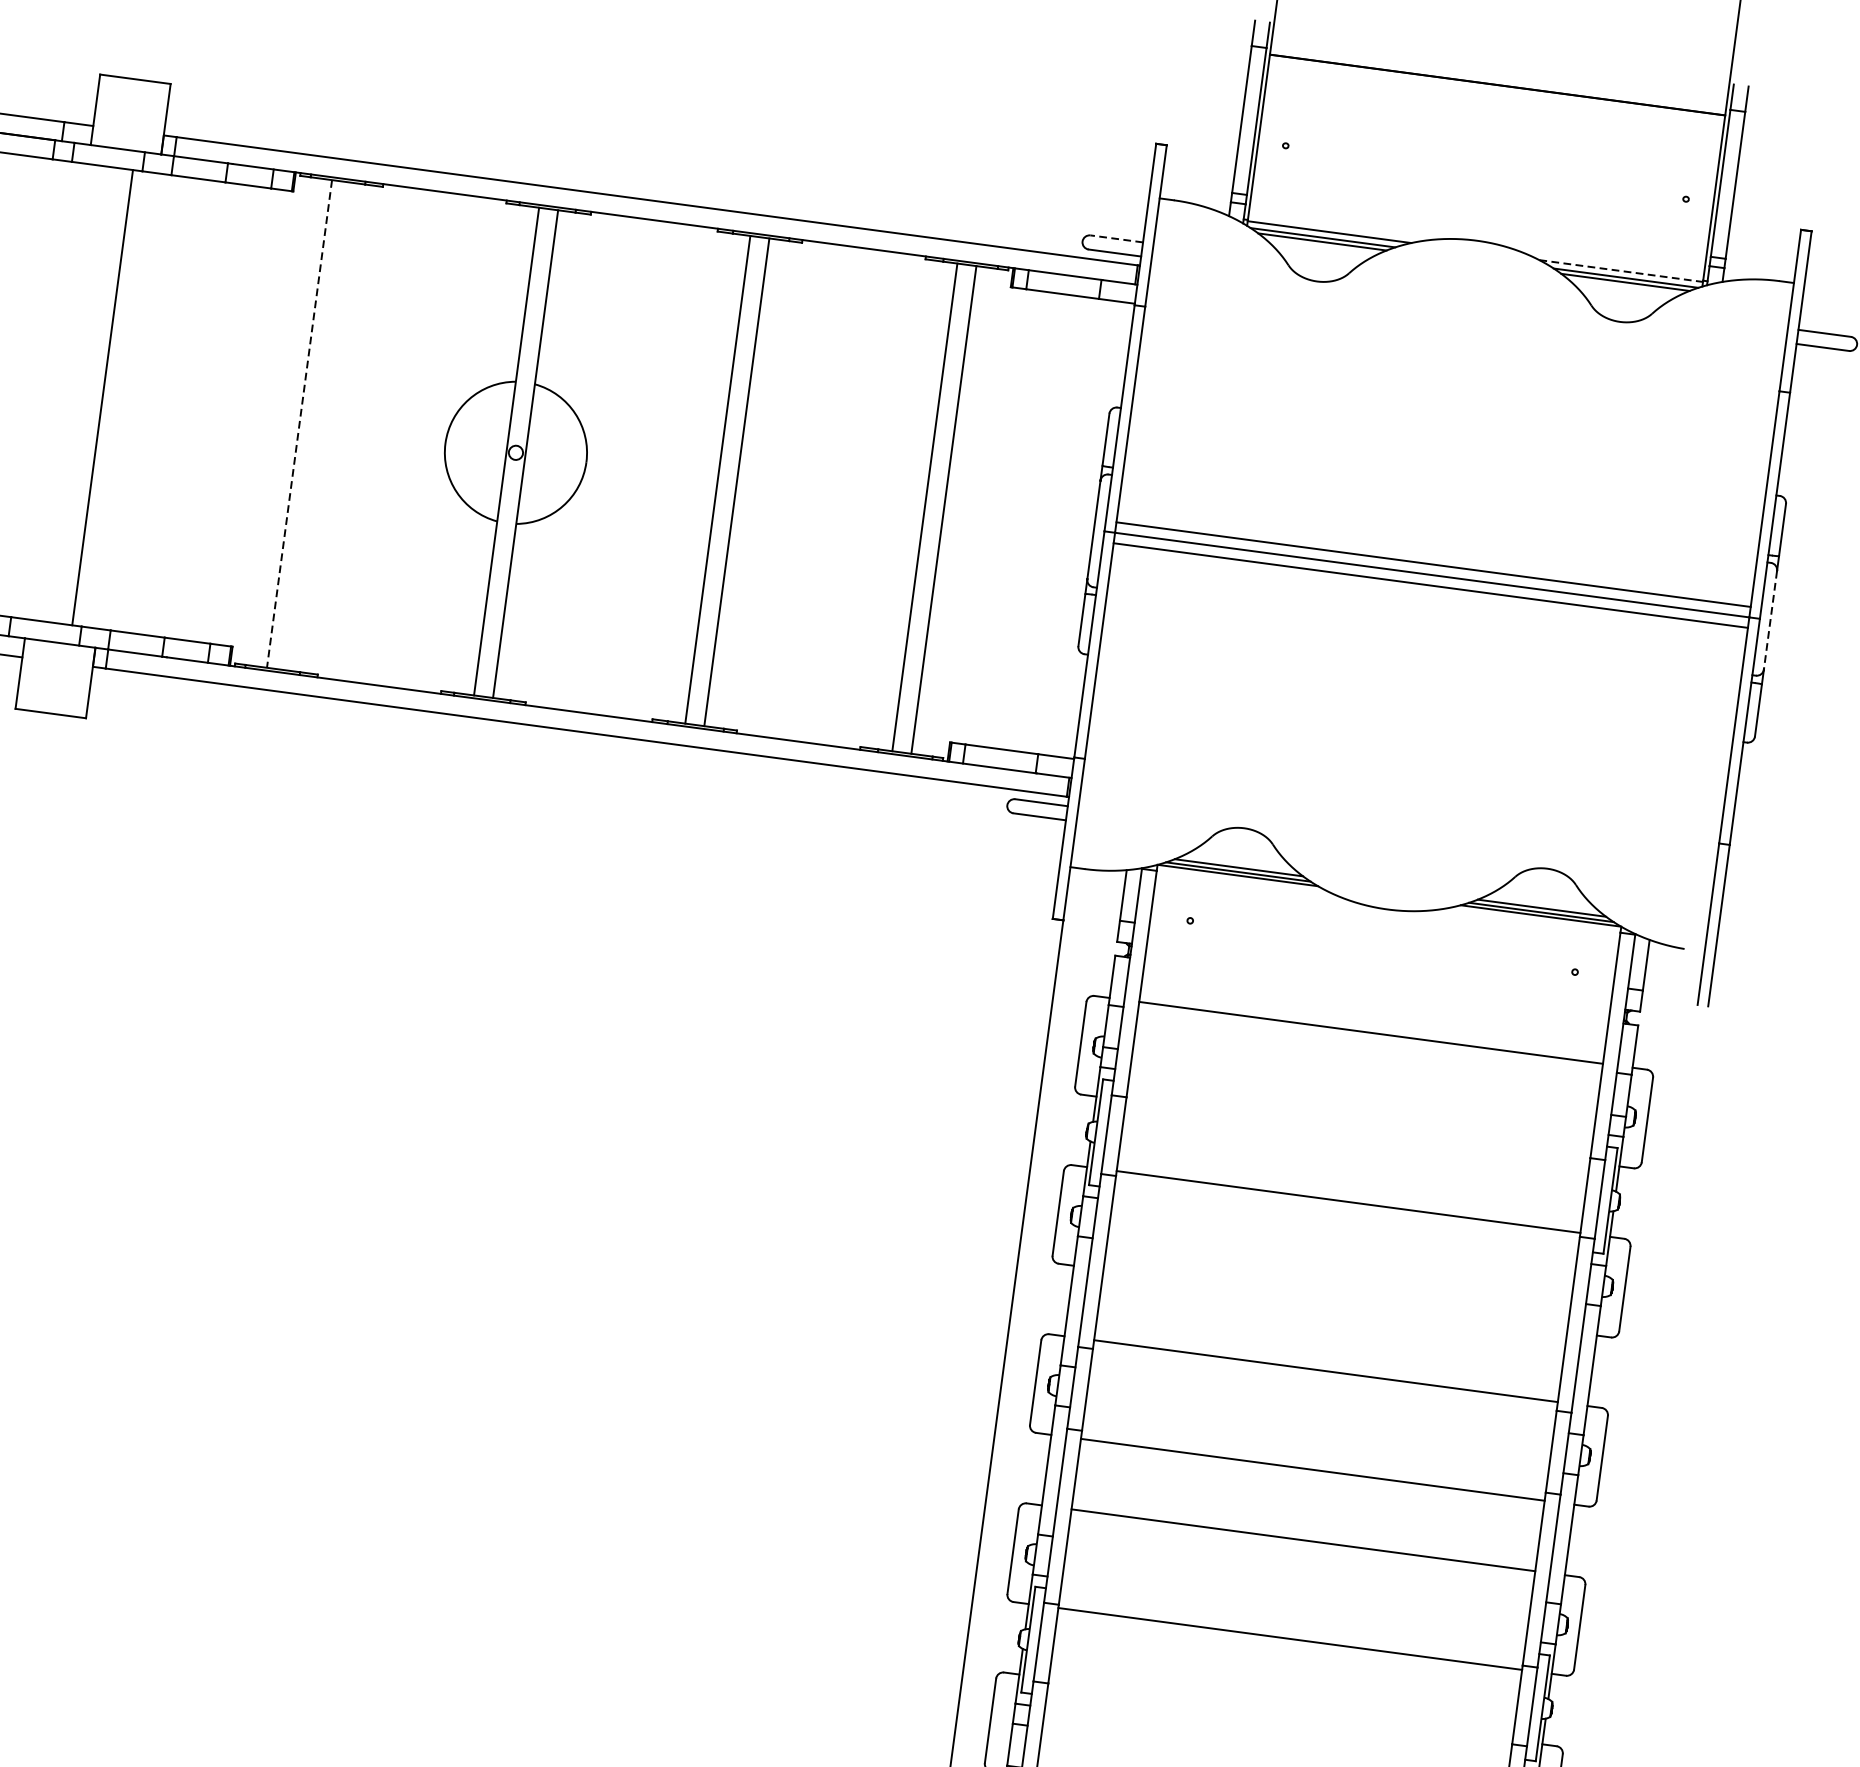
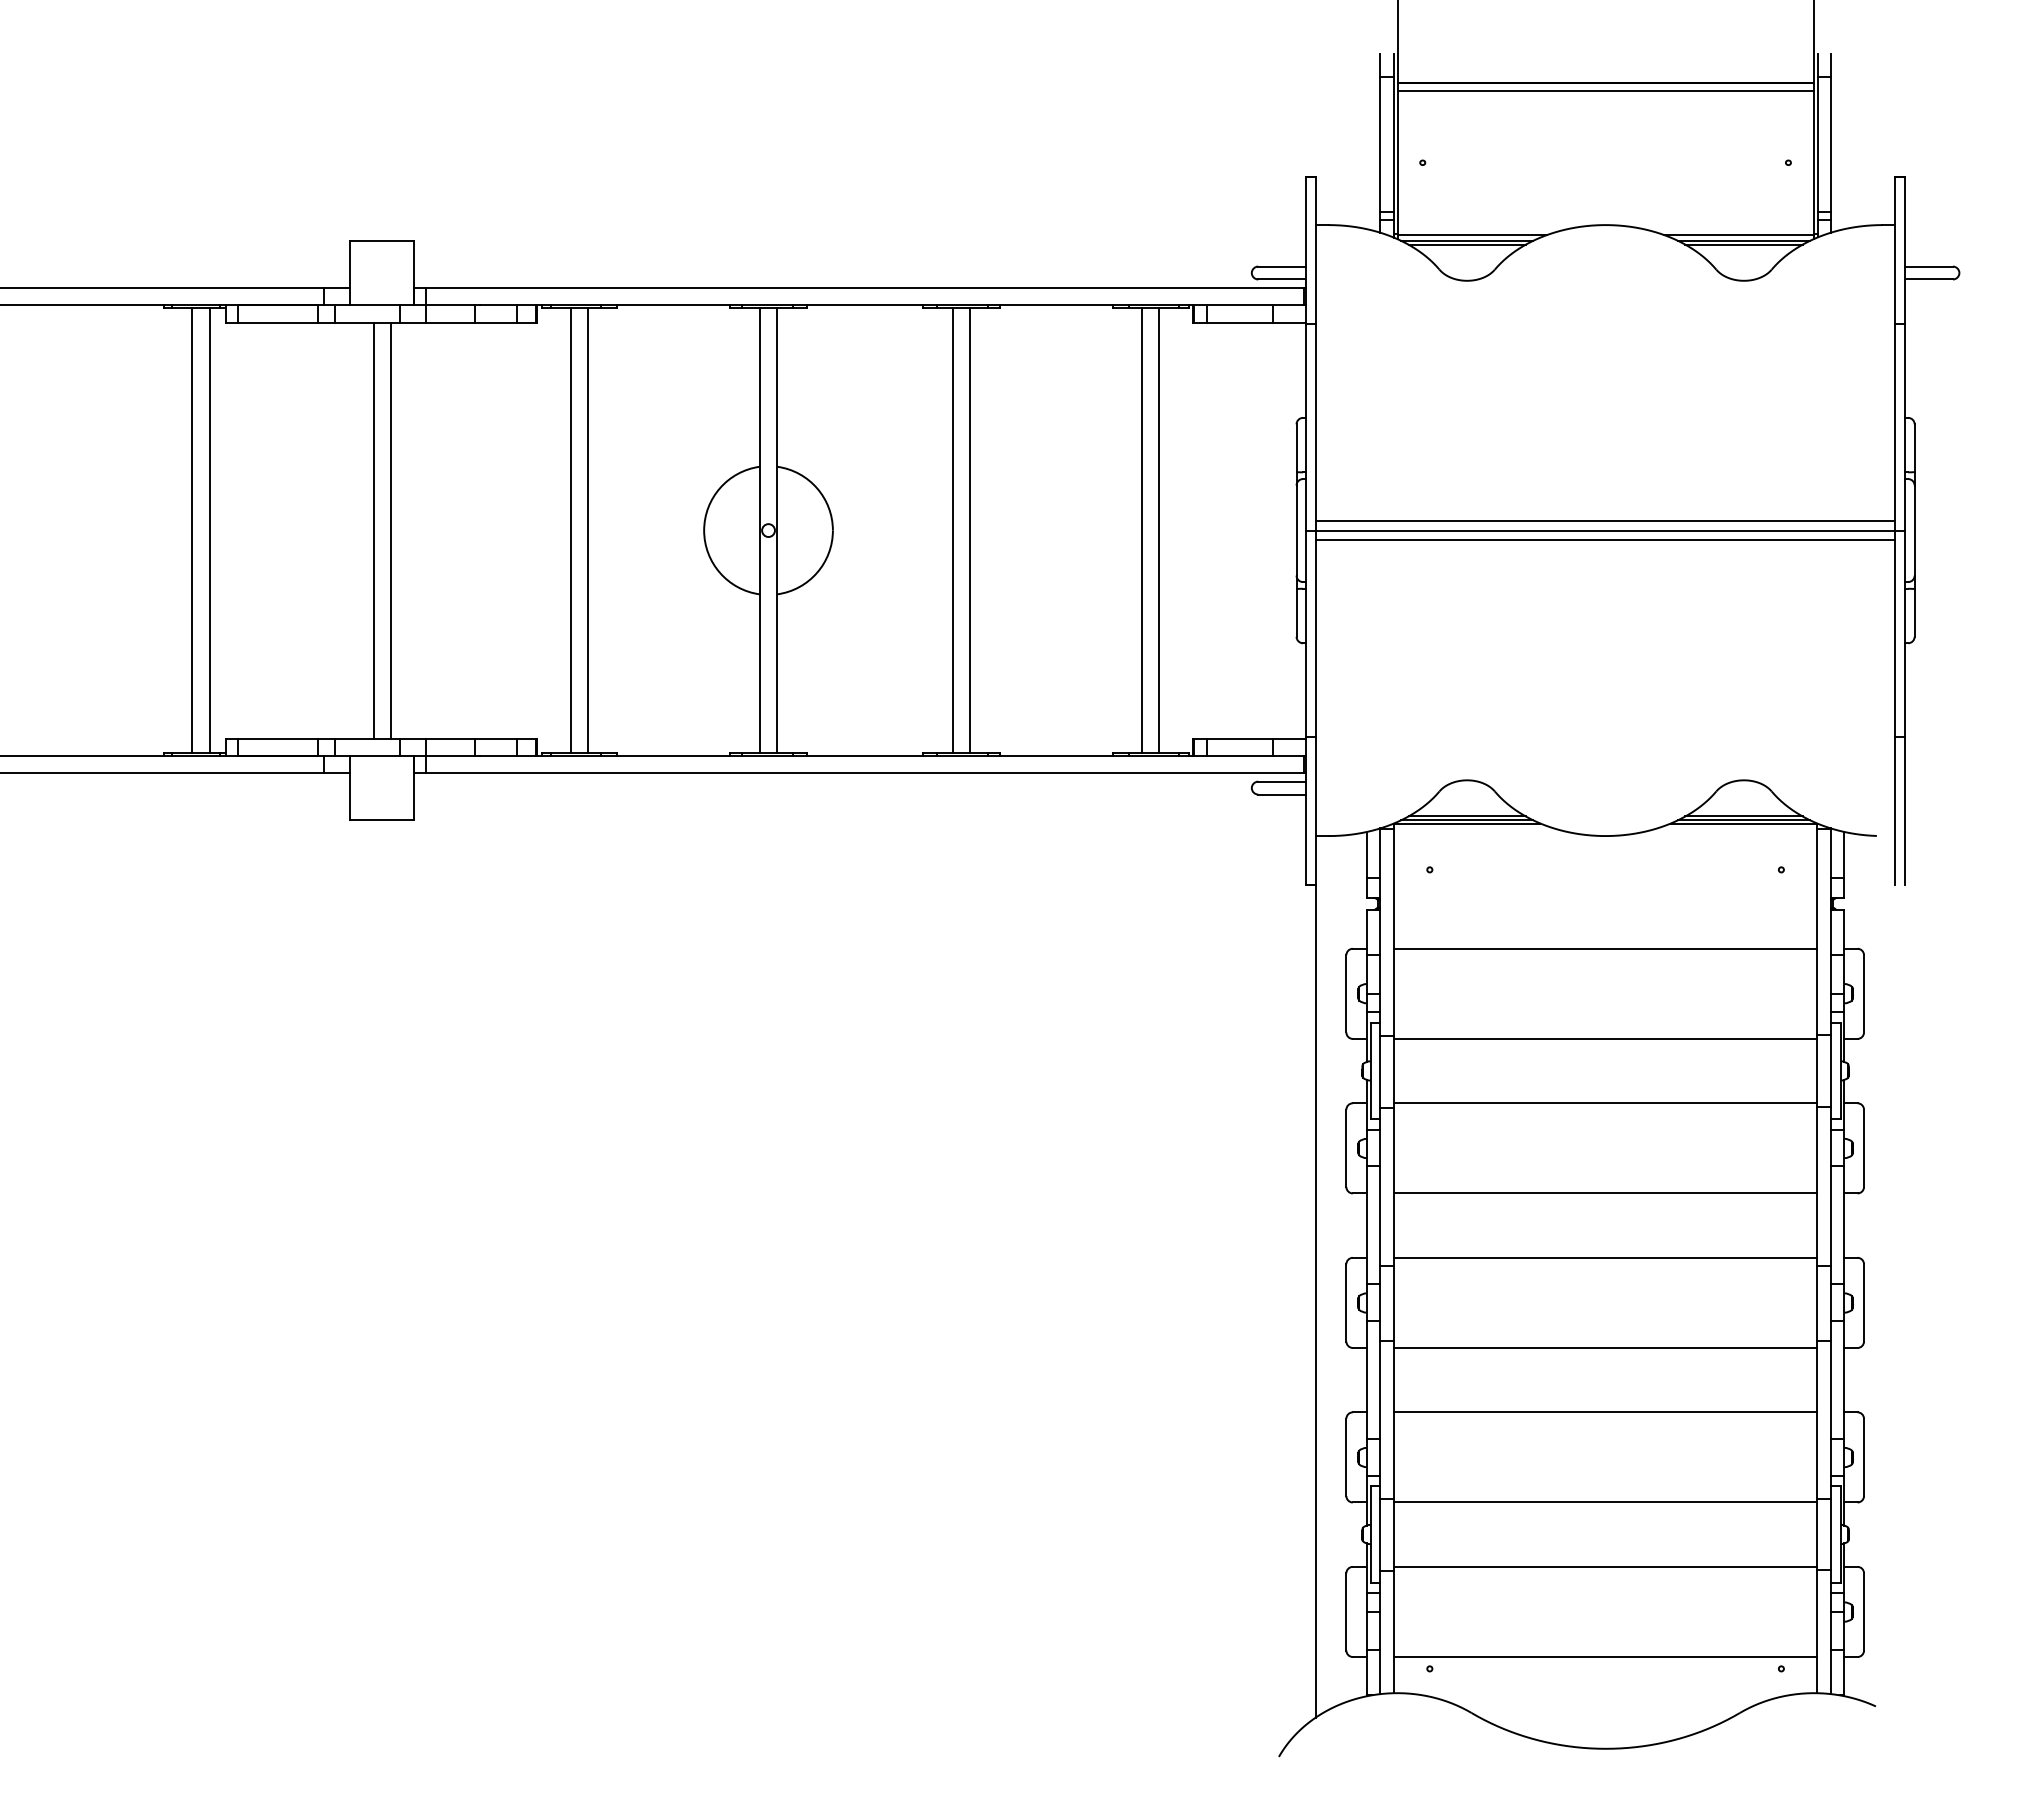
line: (1496, 93) -> (1605, 90), added
line: (1117, 238) -> (1282, 266), dashed -> solid
line: (1620, 271) -> (1738, 235), dashed -> solid
line: (83, 395) -> (373, 530), added
line: (299, 423) -> (570, 530), dashed -> solid
line: (318, 426) -> (588, 530), added
line: (1770, 621) -> (1914, 531), dashed -> solid
line: (1357, 1131) -> (1605, 1038), added
line: (1335, 1300) -> (1605, 1193), added
line: (1280, 1709) -> (1605, 1566), added

